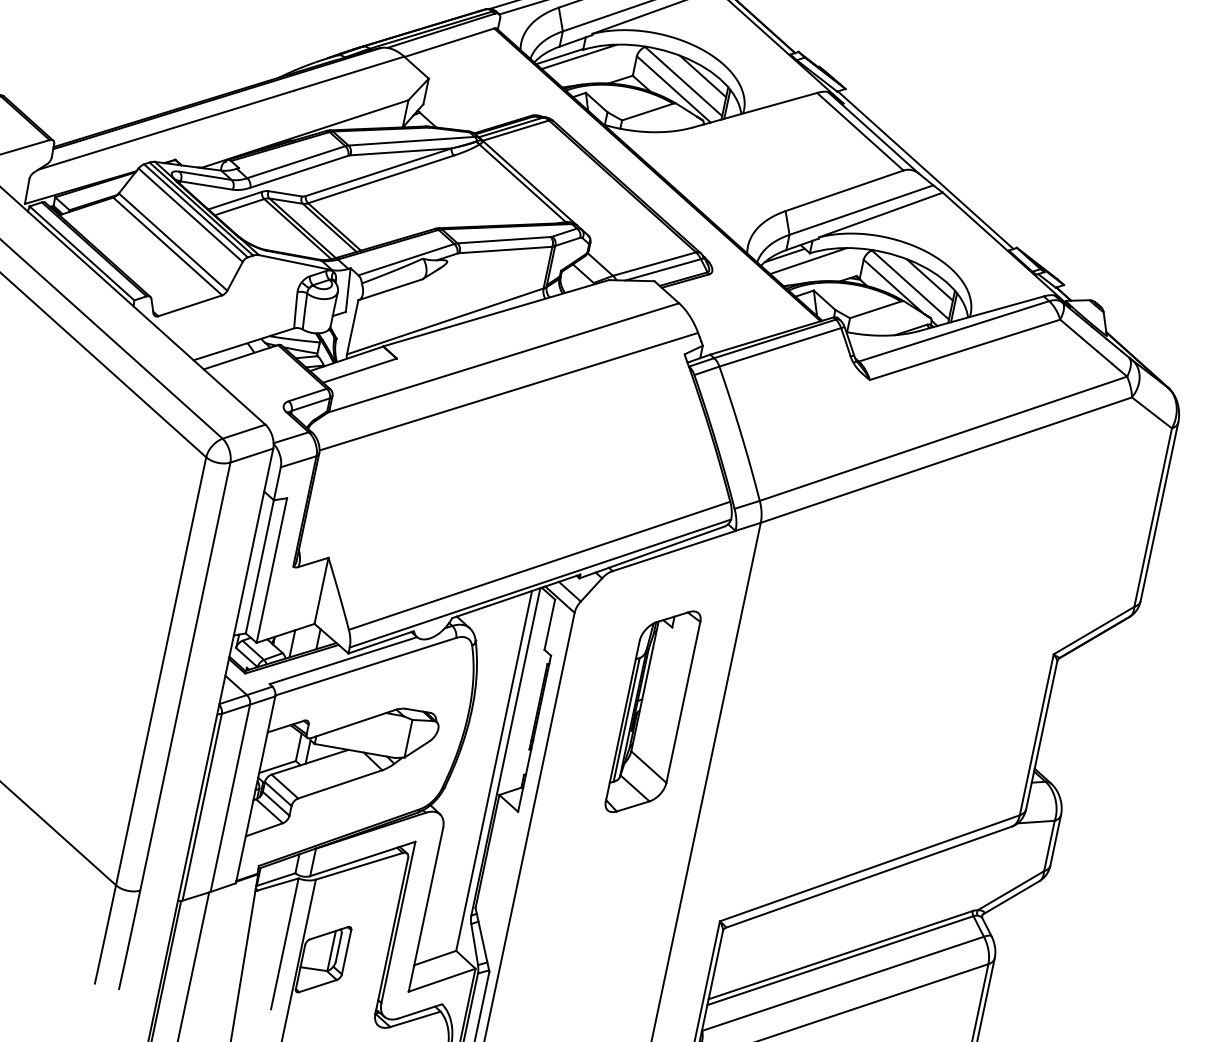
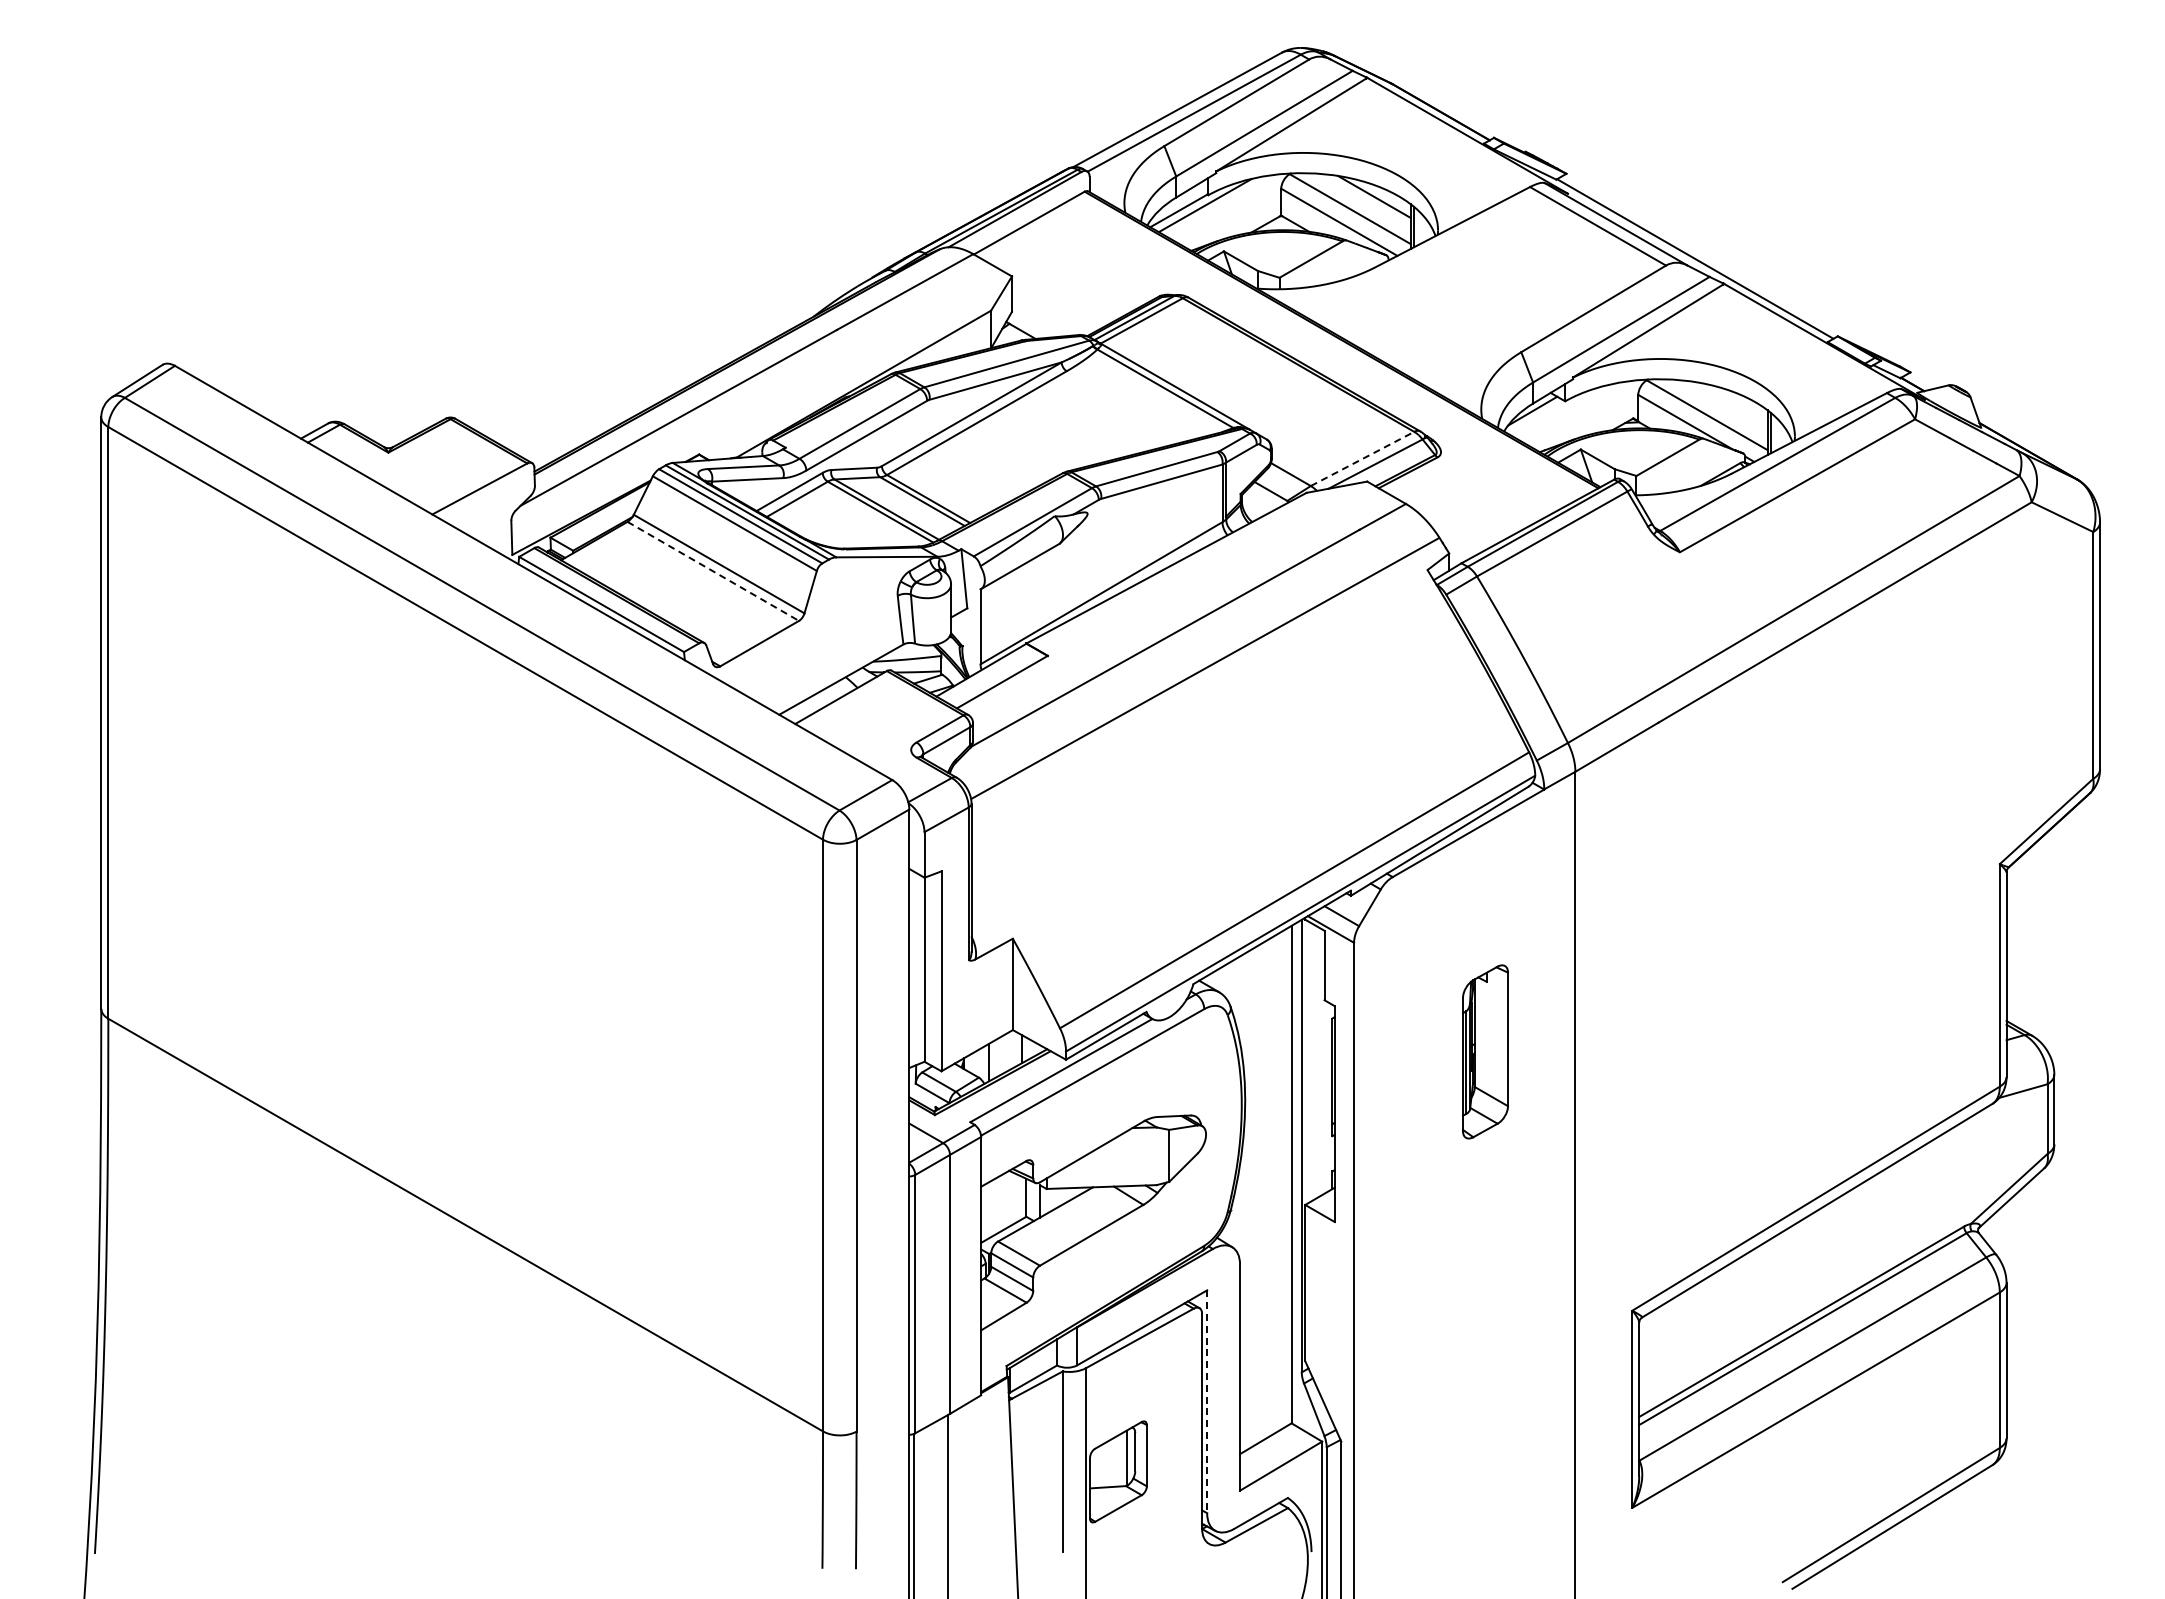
line: (167, 246) -> (713, 571), solid -> dashed
line: (808, 260) -> (1565, 411), removed
line: (655, 263) -> (1363, 458), solid -> dashed
line: (929, 280) -> (1730, 403), removed
part: (653, 711) -> (1485, 1051), size x0.6
line: (398, 922) -> (1207, 1402), solid -> dashed

